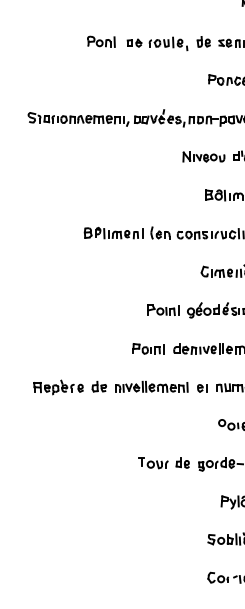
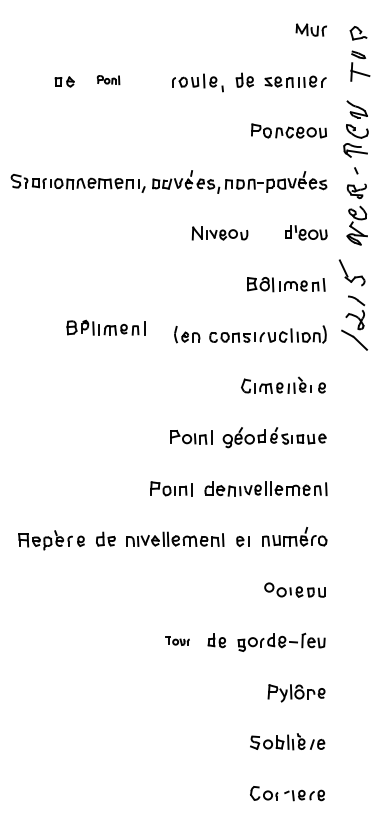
part: (101, 41) -> (108, 79), size x0.6
part: (134, 42) -> (64, 81), moved
part: (203, 157) -> (219, 233), moved
part: (113, 232) -> (105, 327), moved
part: (153, 462) -> (177, 640), size x0.6

